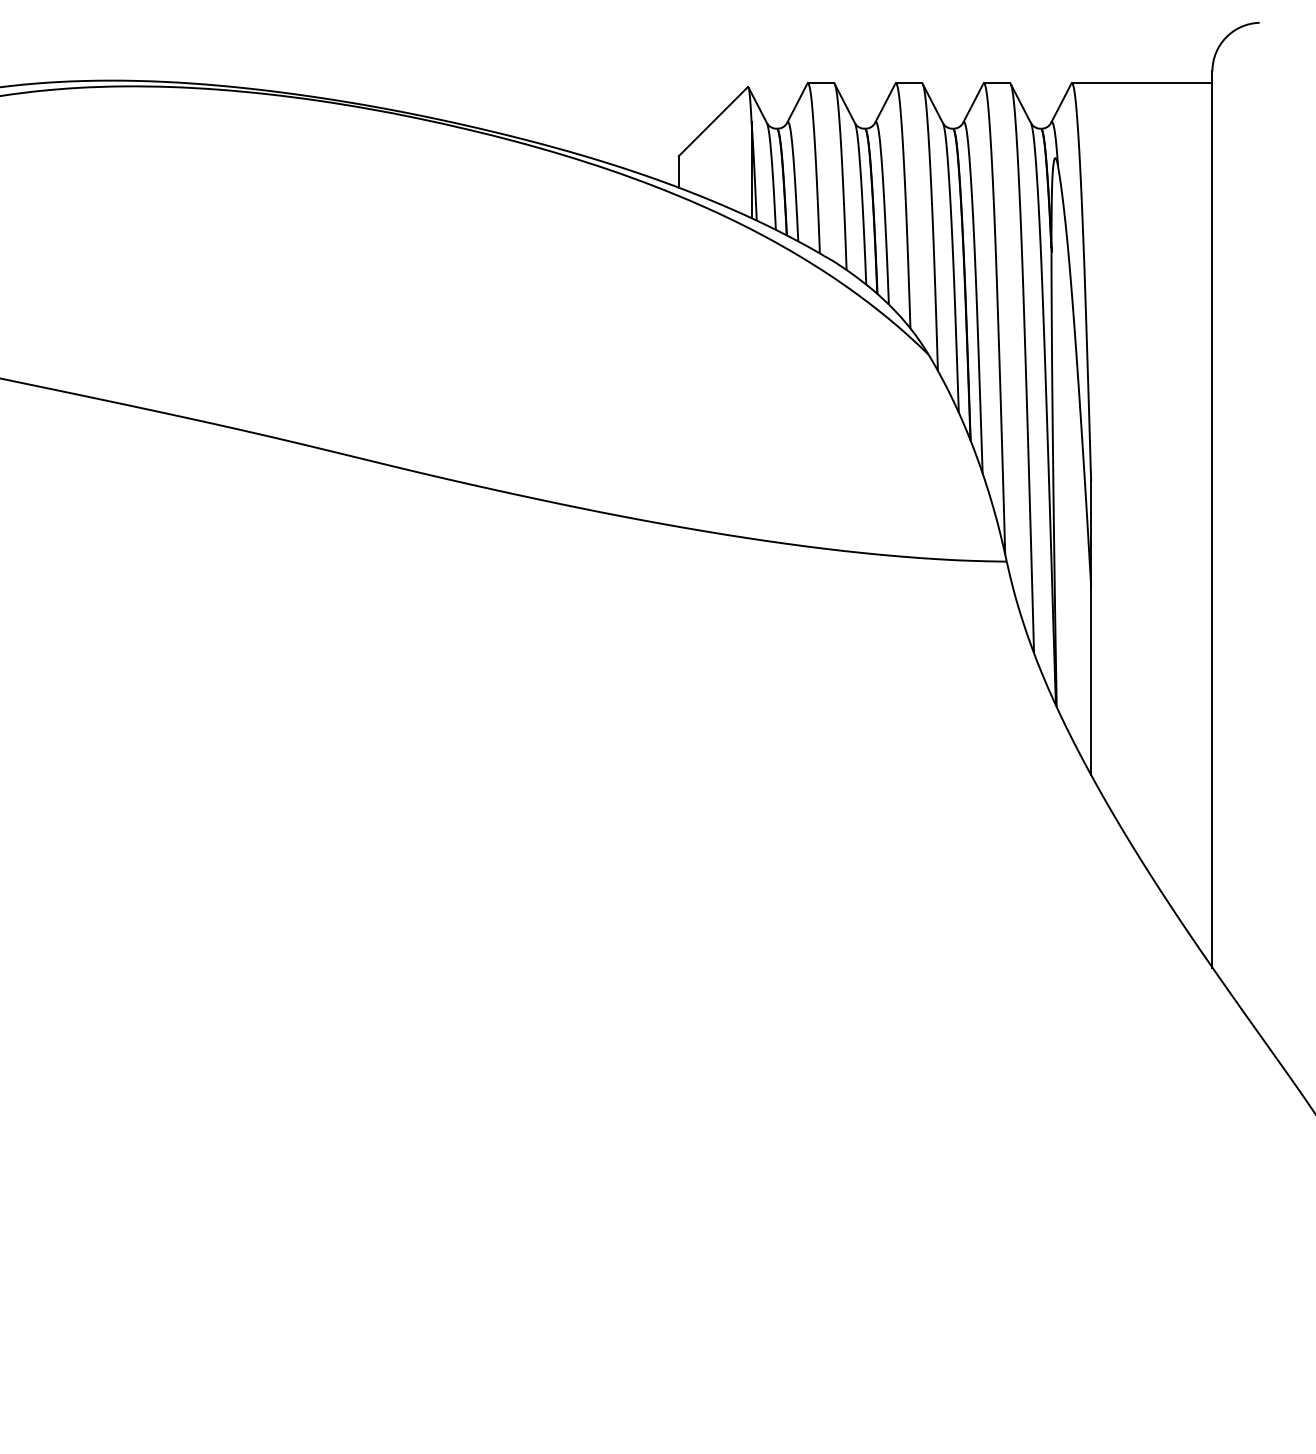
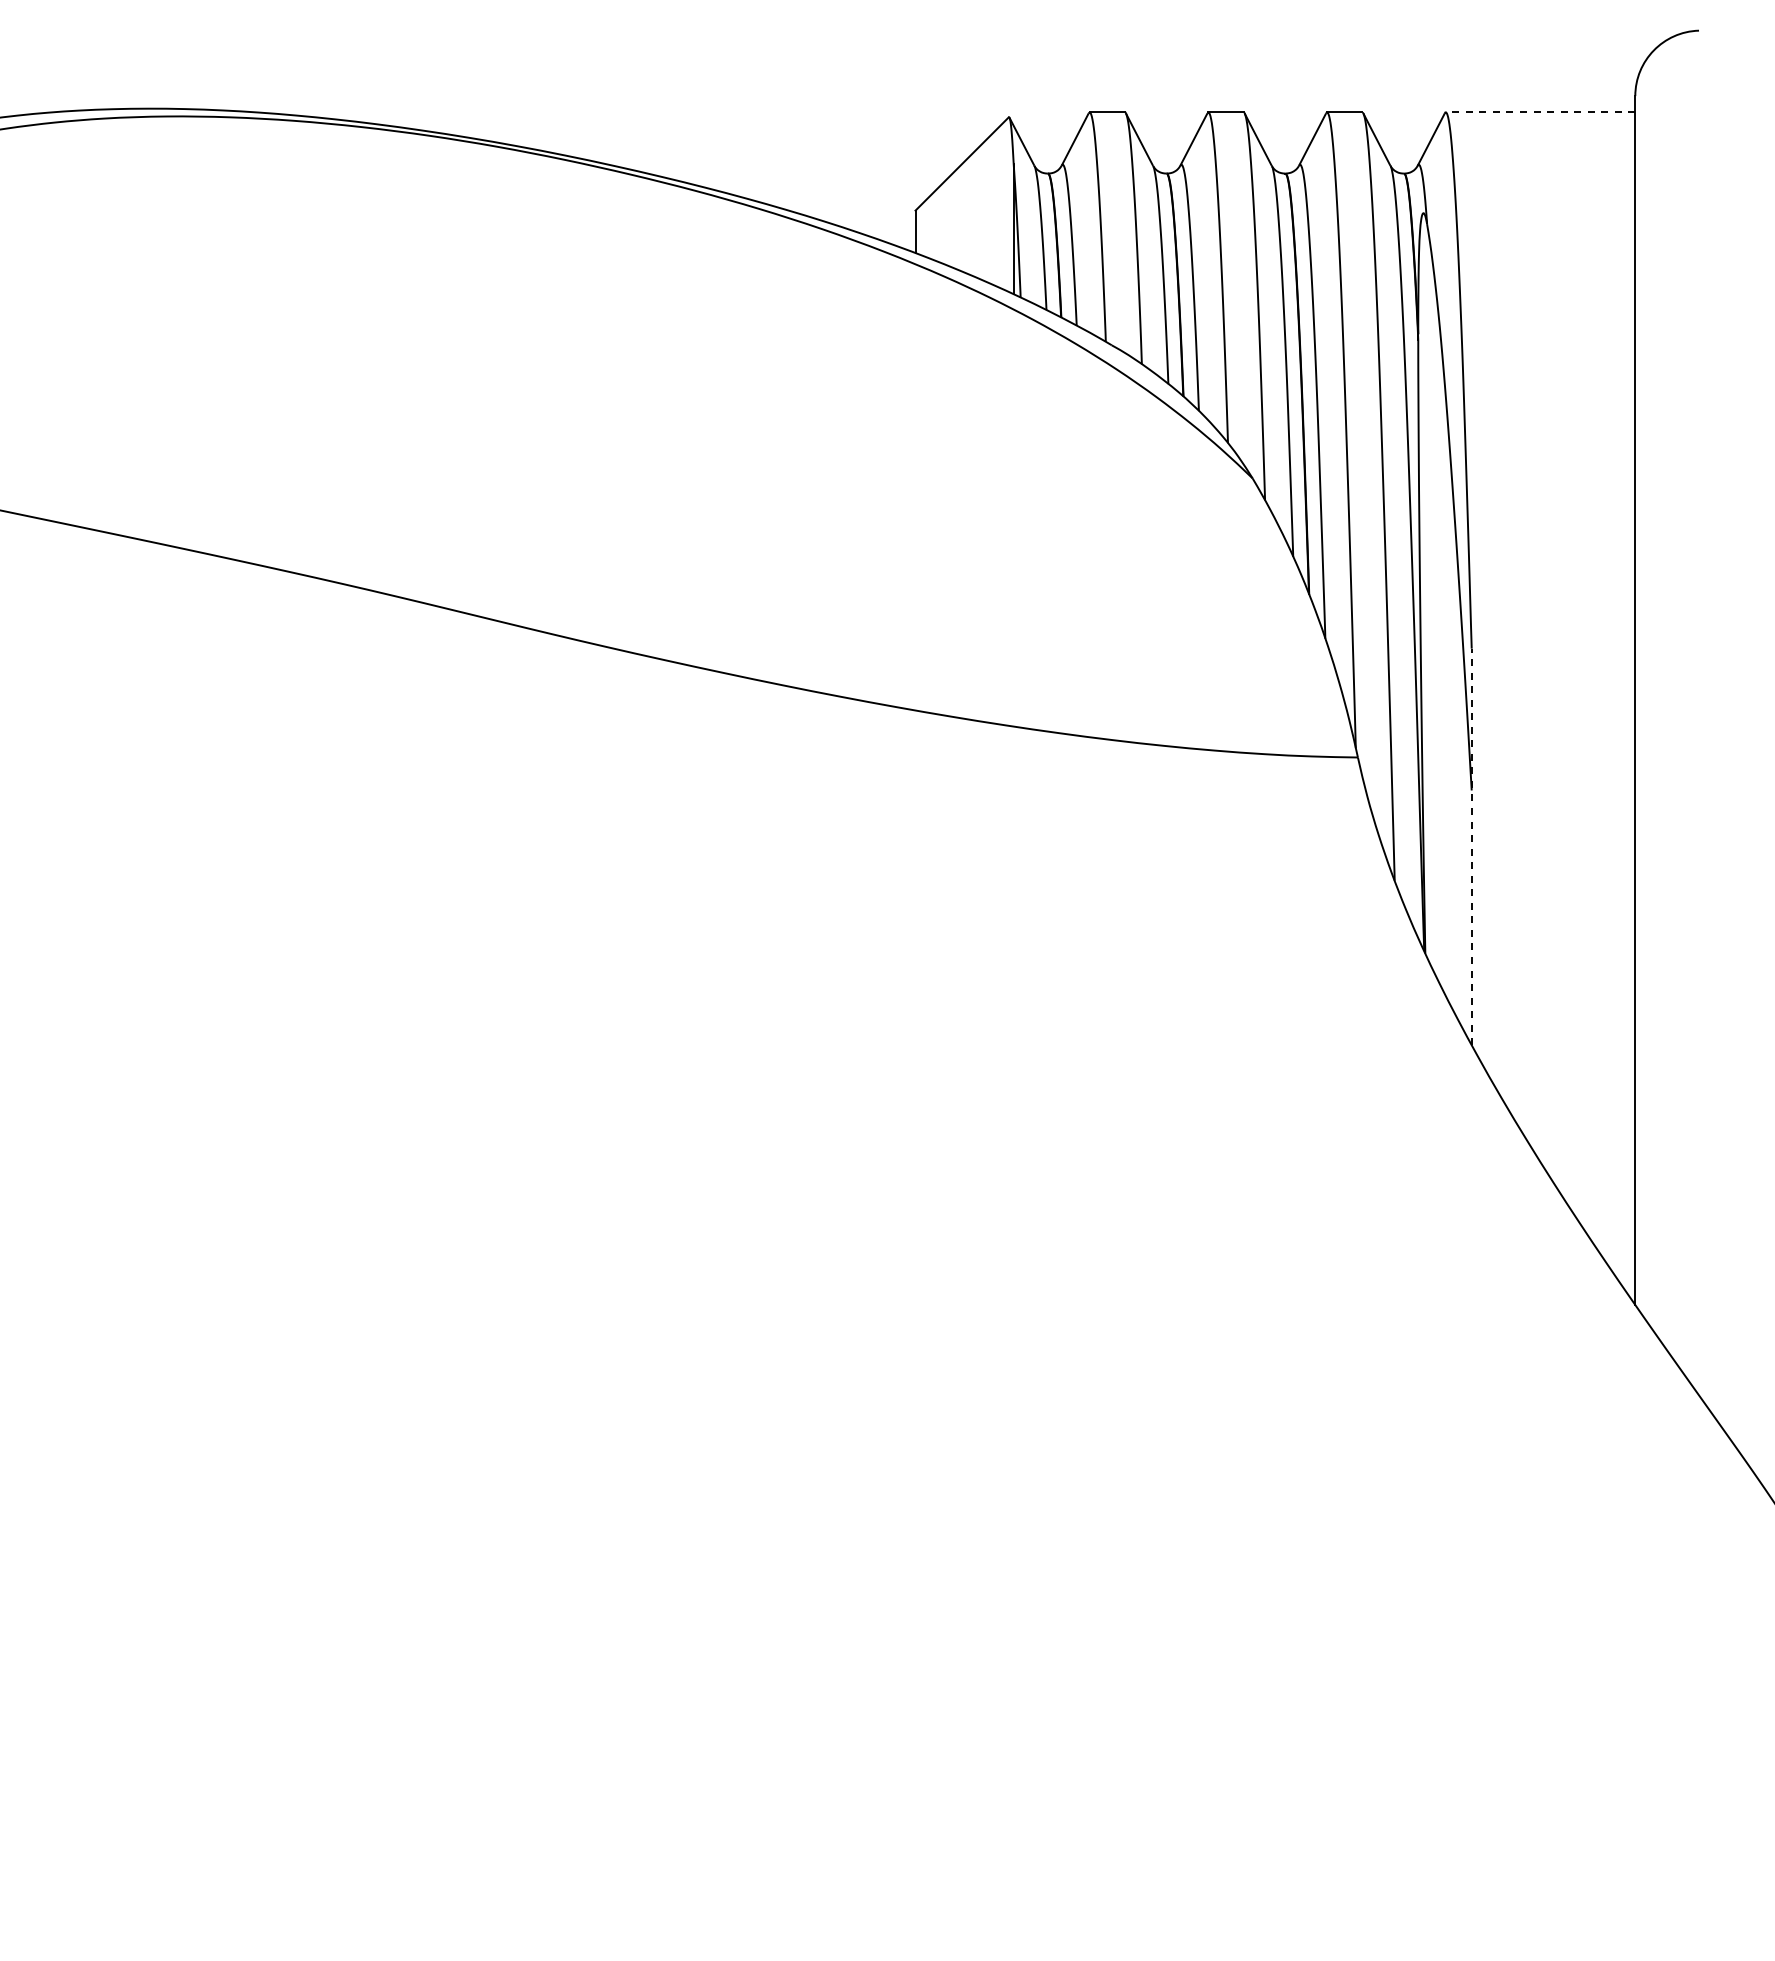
line: (1142, 83) -> (1540, 112), solid -> dashed
line: (1090, 627) -> (1471, 846), solid -> dashed

